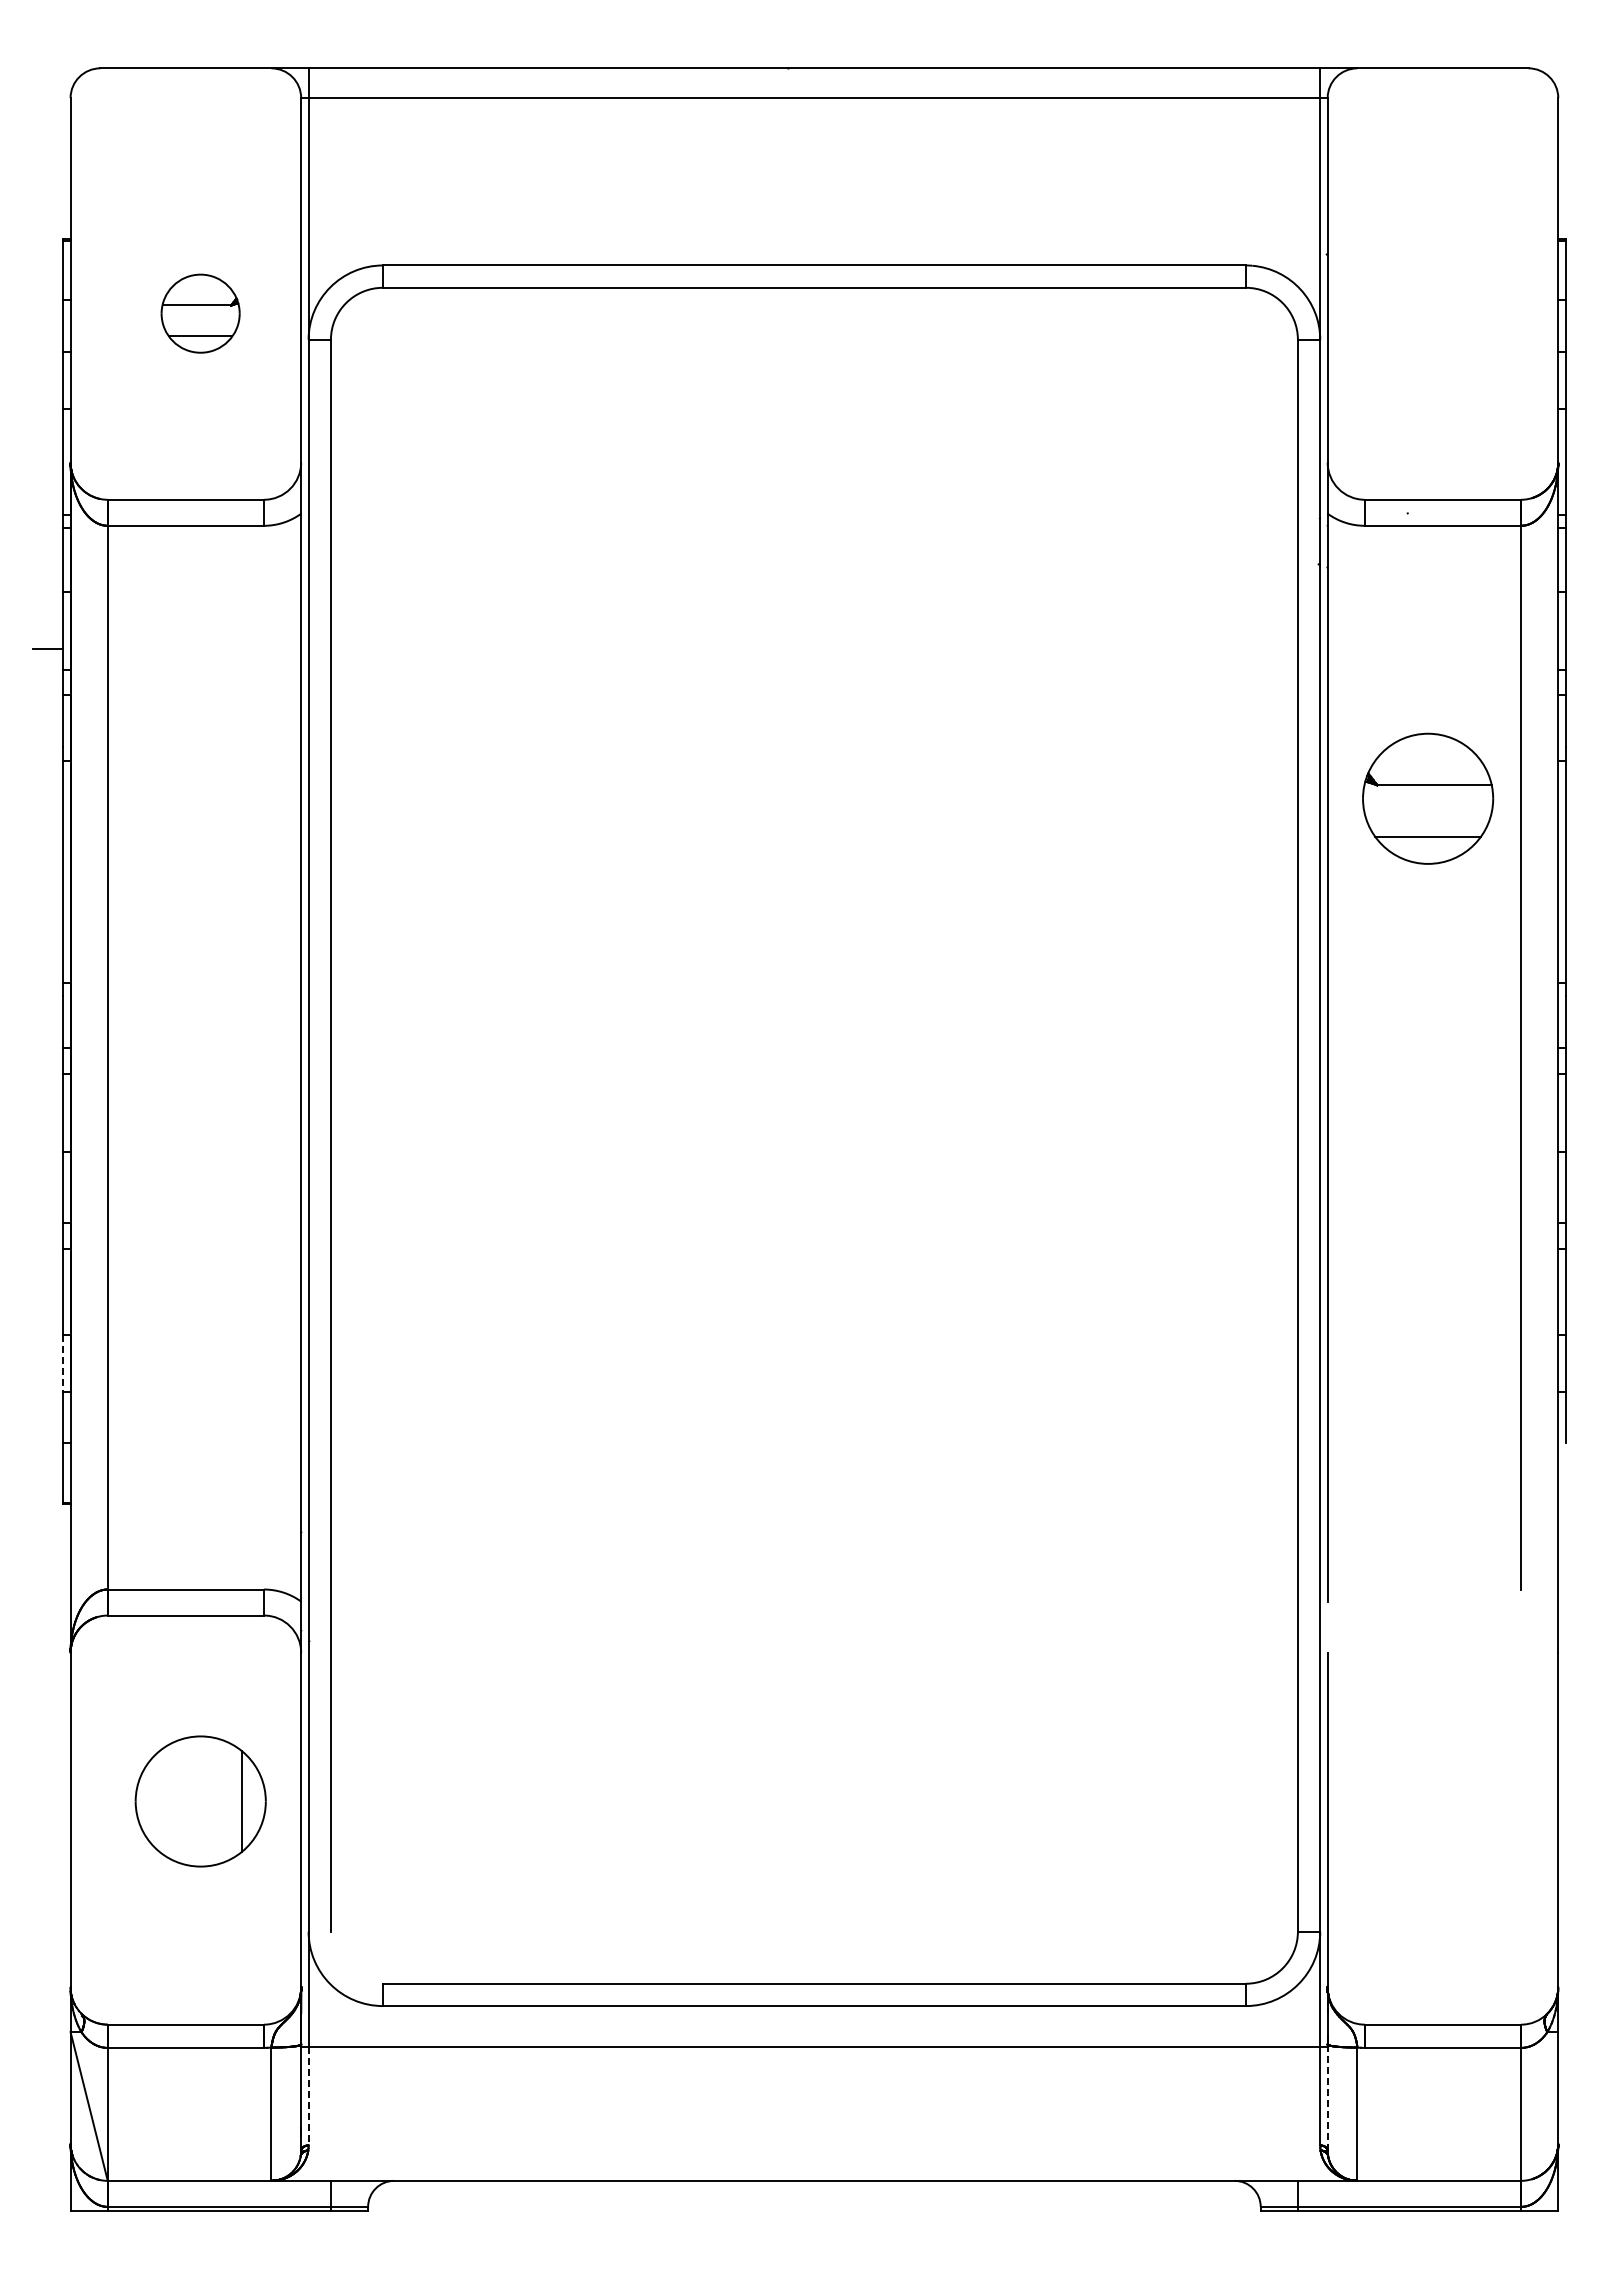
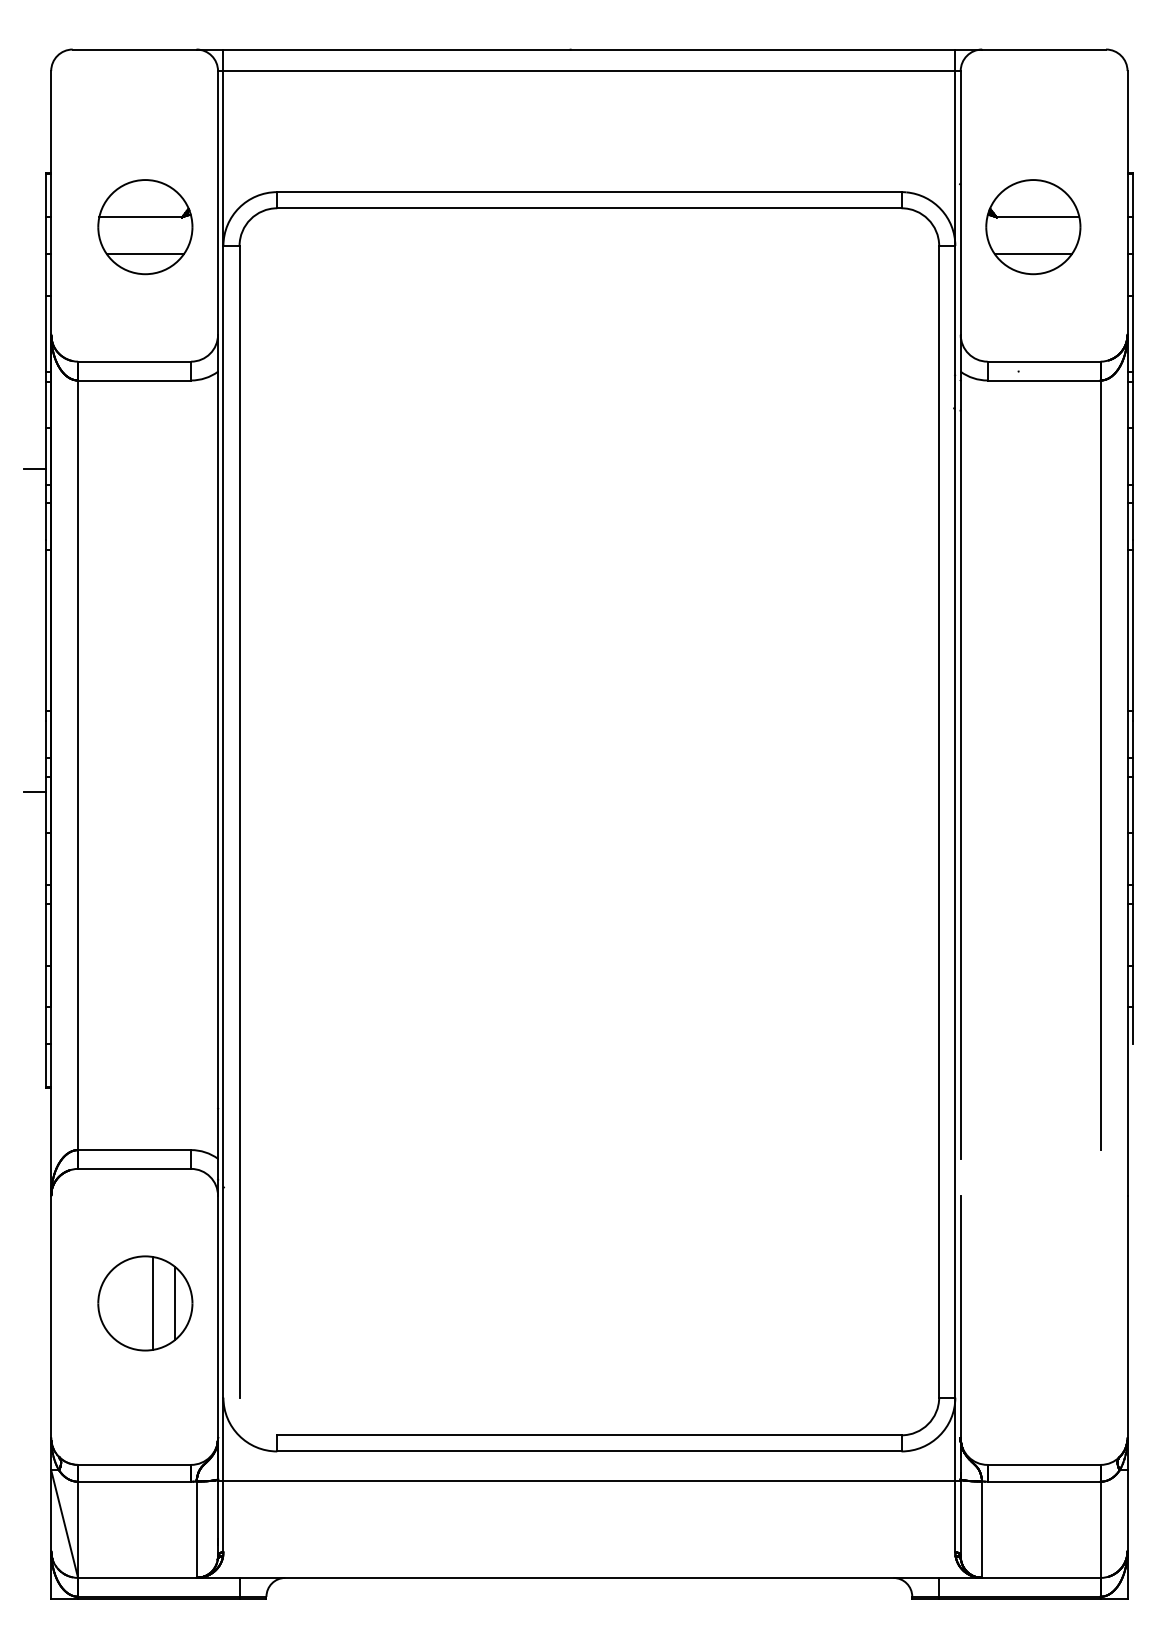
part: (200, 313) -> (145, 226), size x1.67
part: (1428, 798) -> (1033, 226), moved
line: (48, 1094) -> (35, 791), added
line: (63, 1363) -> (46, 986), dashed -> solid
line: (211, 1801) -> (153, 1303), added
line: (308, 2096) -> (223, 1516), dashed -> solid
line: (1327, 2097) -> (960, 1517), dashed -> solid

